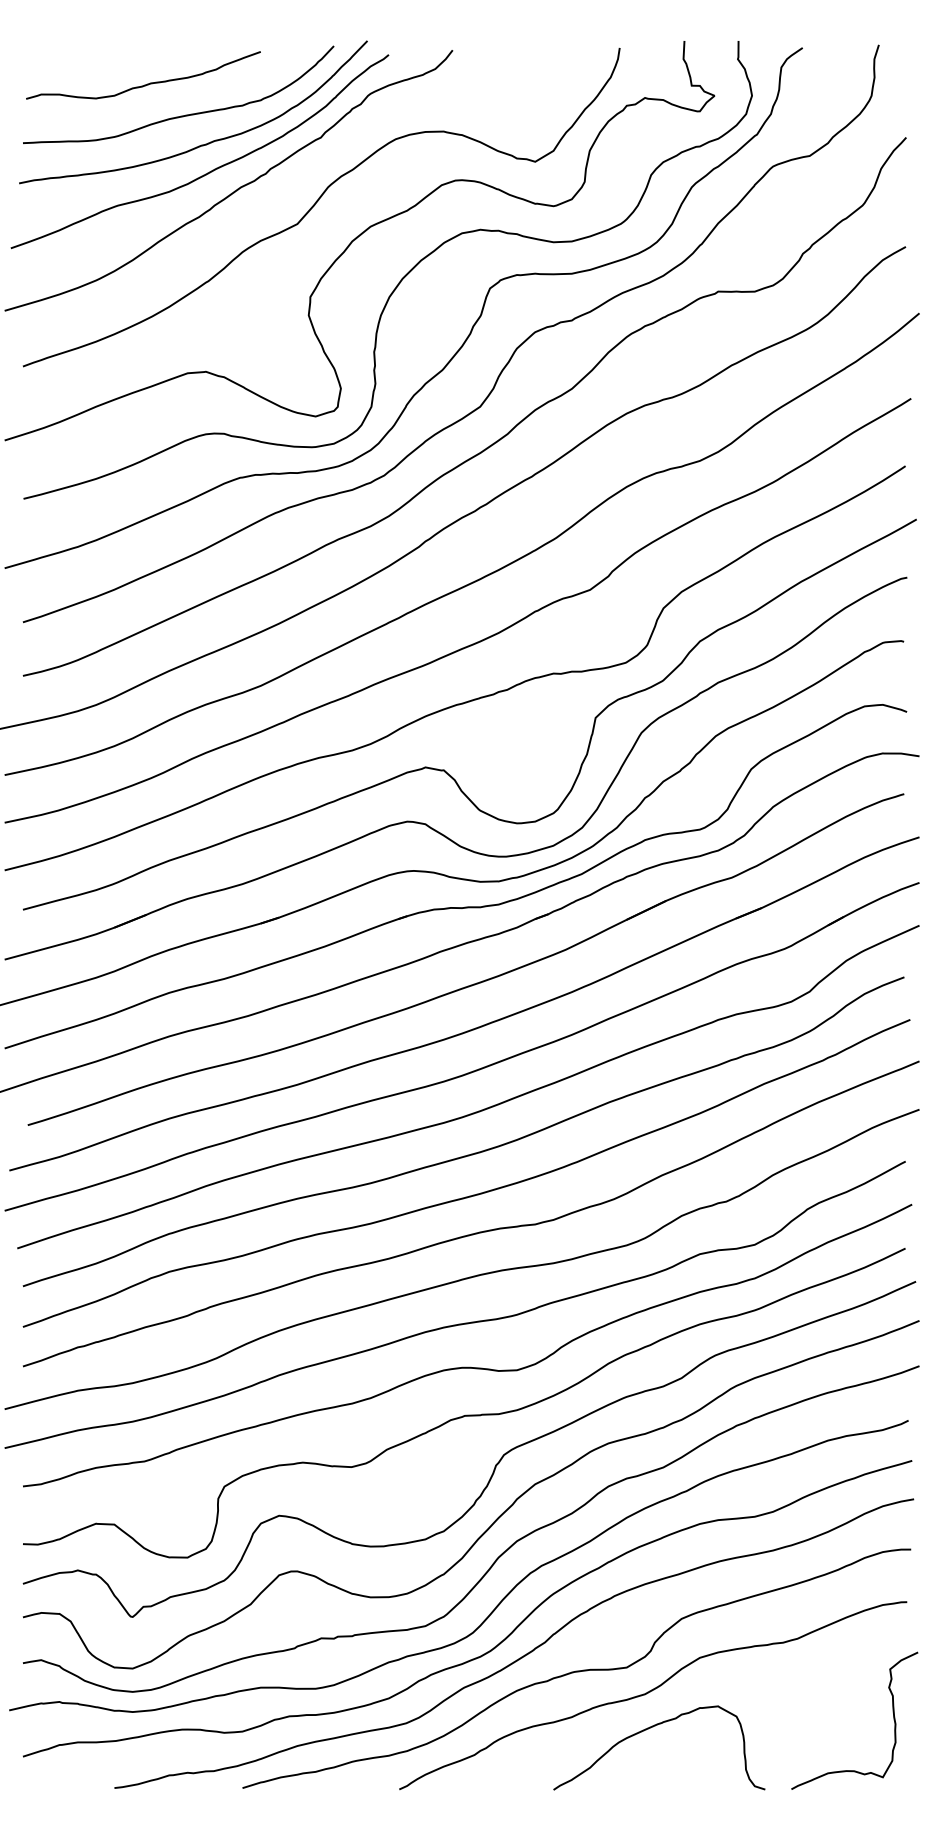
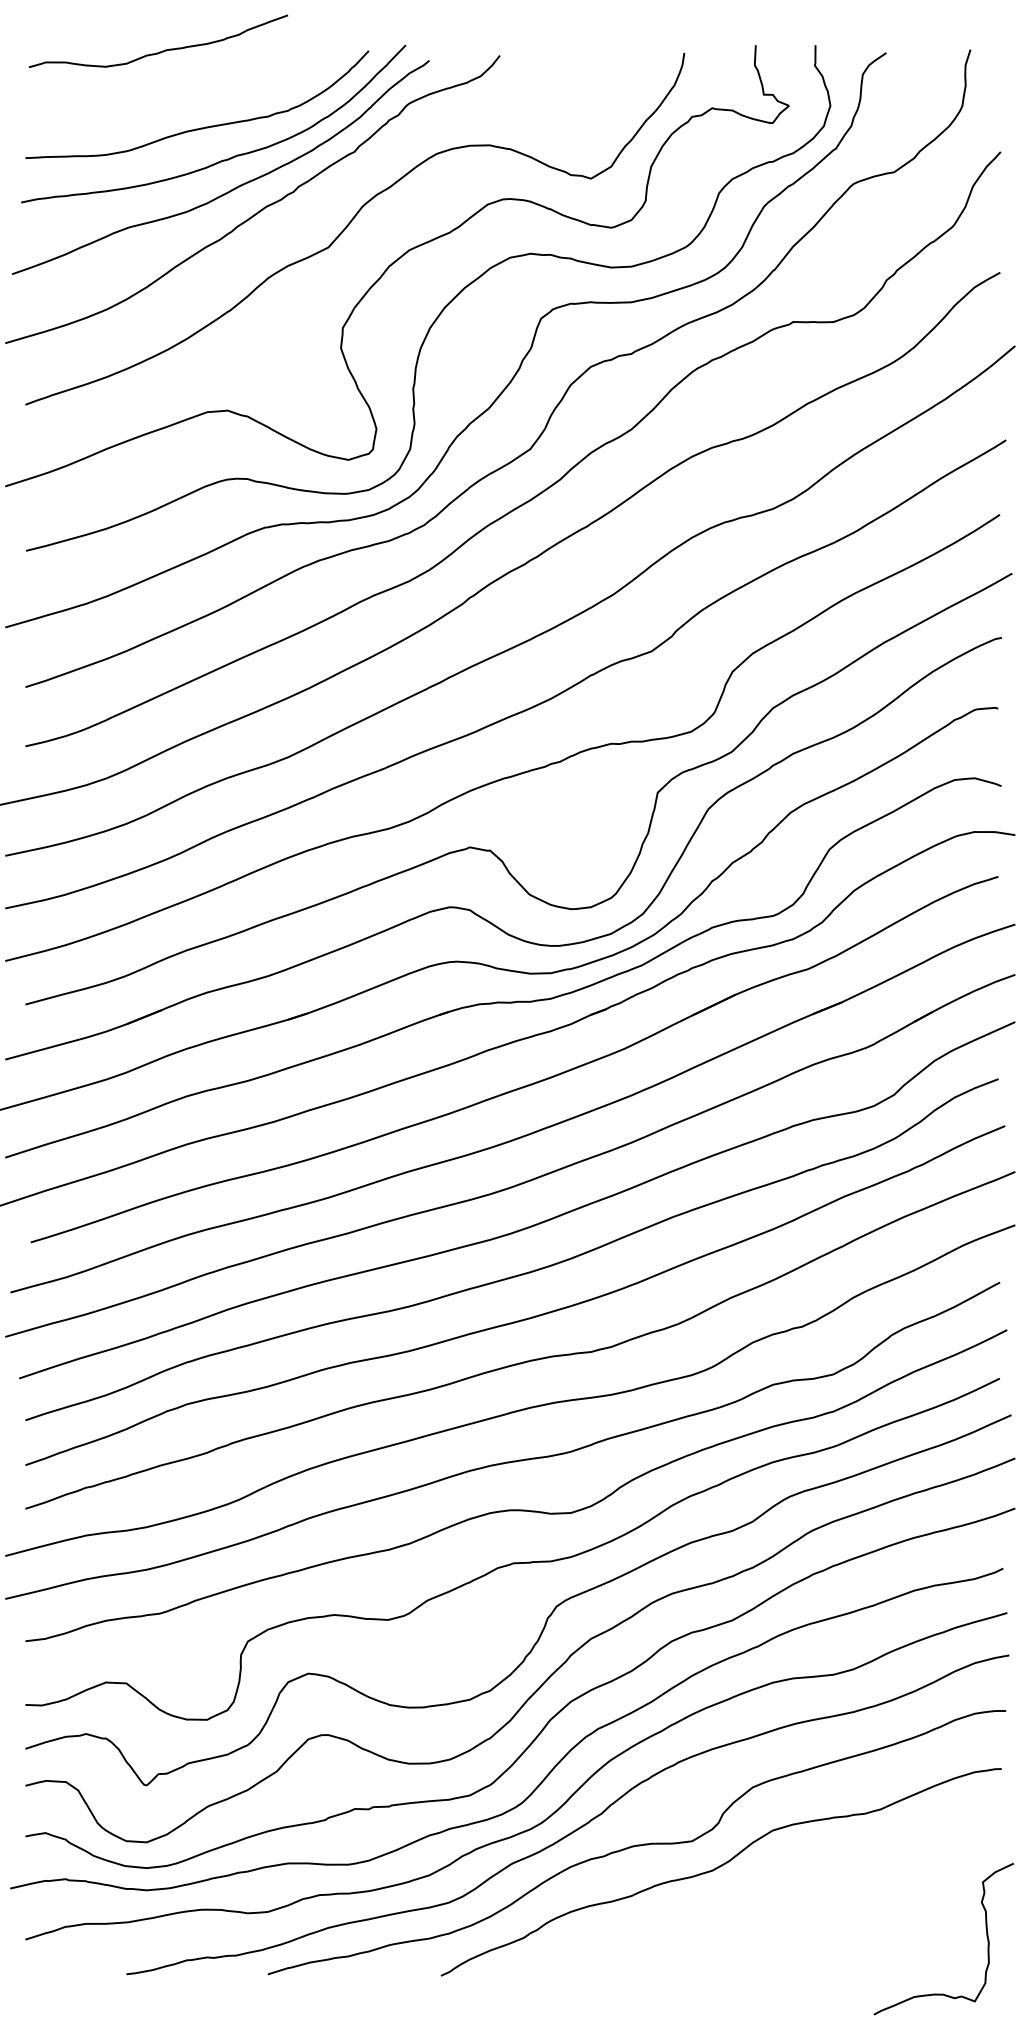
curve: (147, 83) -> (162, 50), moved
curve: (893, 1719) -> (986, 1937), moved
curve: (650, 1728) -> (718, 1908), removed

